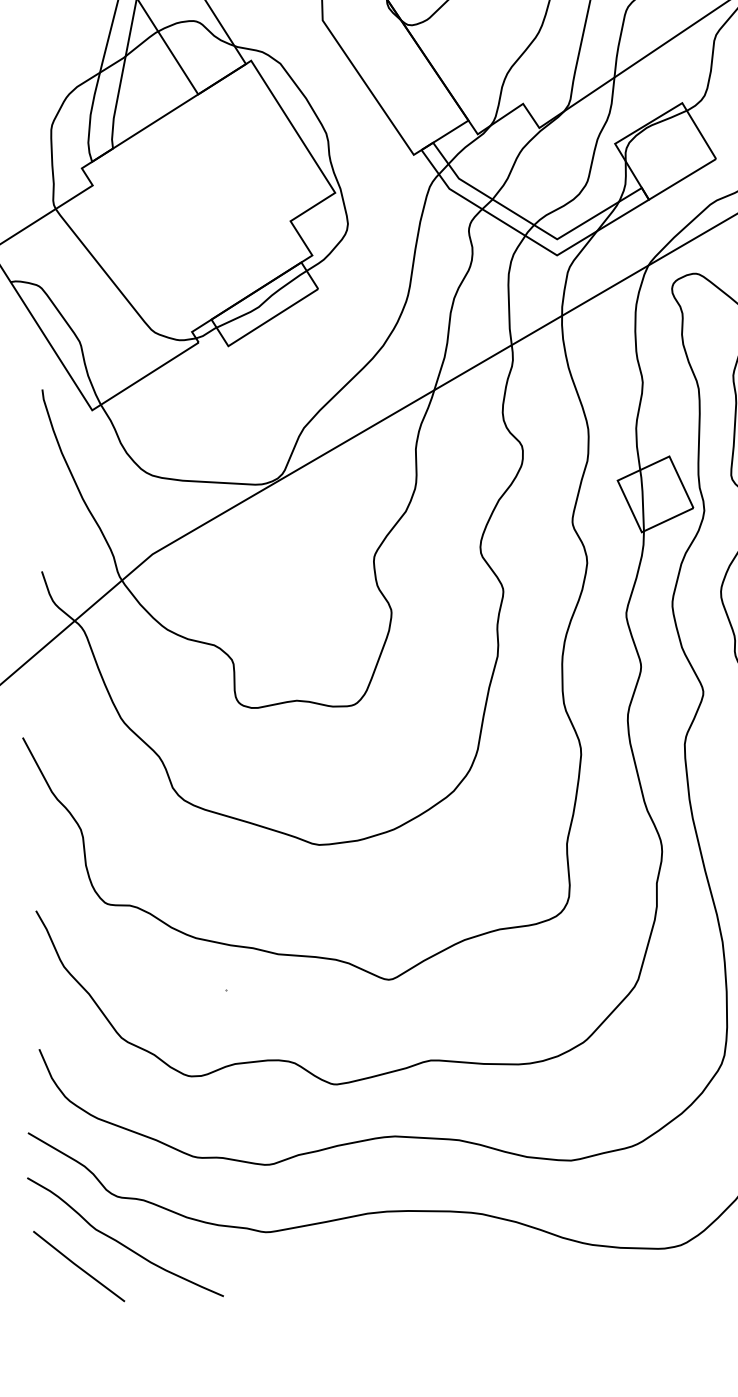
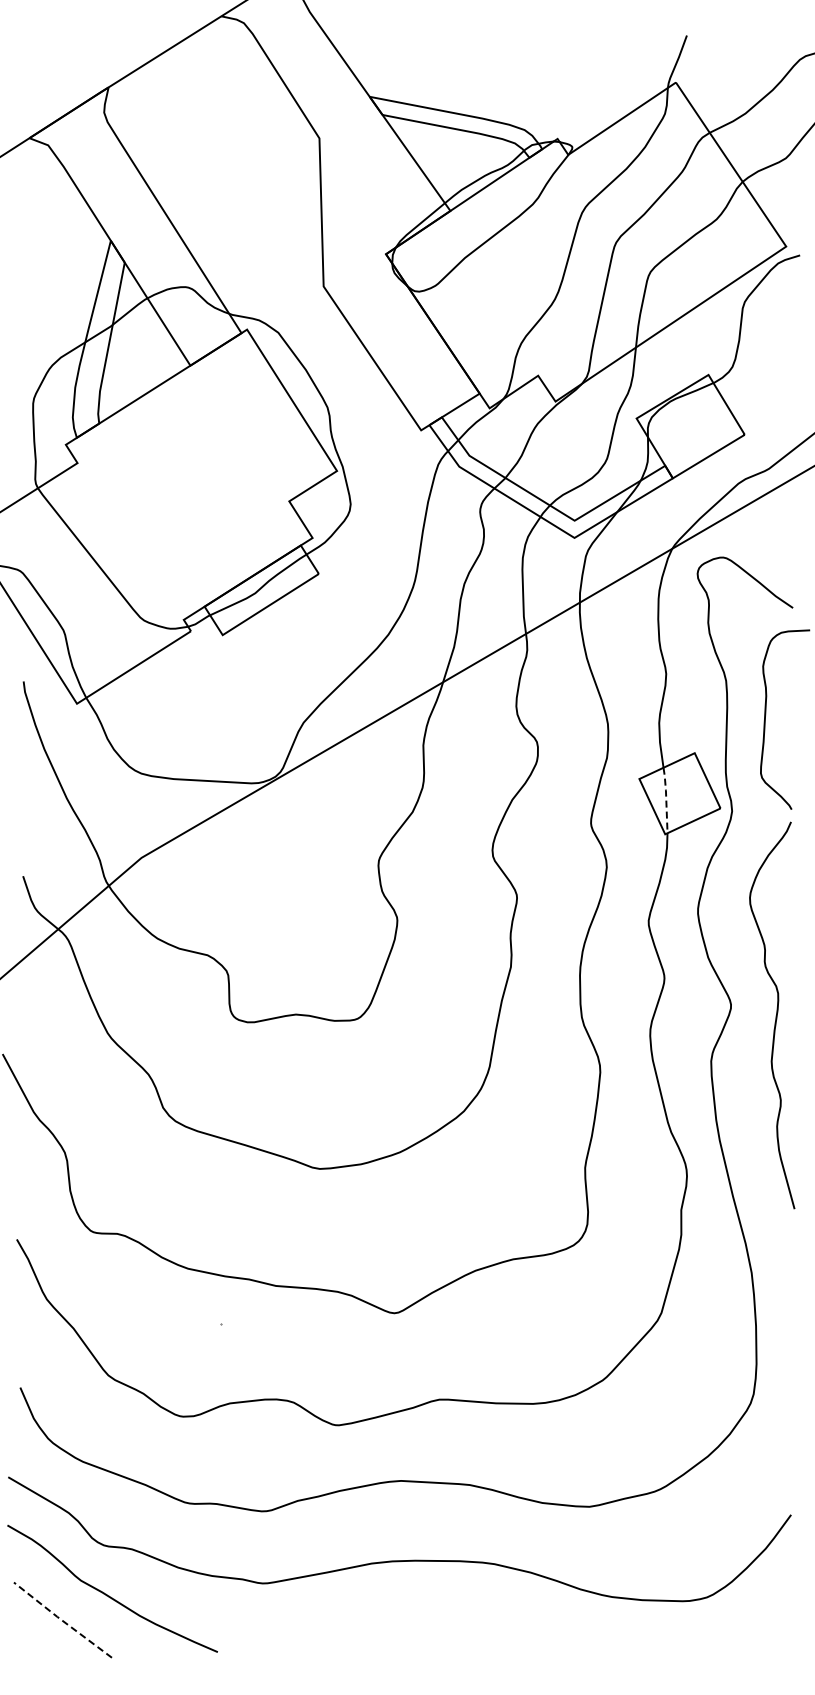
line: (643, 499) -> (666, 799), solid -> dashed
line: (78, 1266) -> (62, 1620), solid -> dashed

